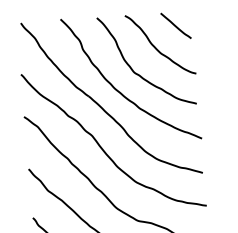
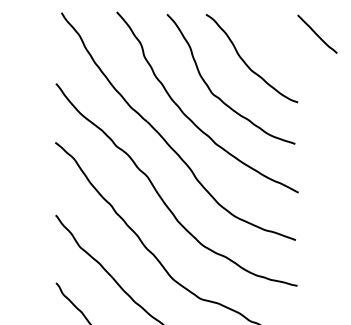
line: (176, 25) -> (317, 33), moved

